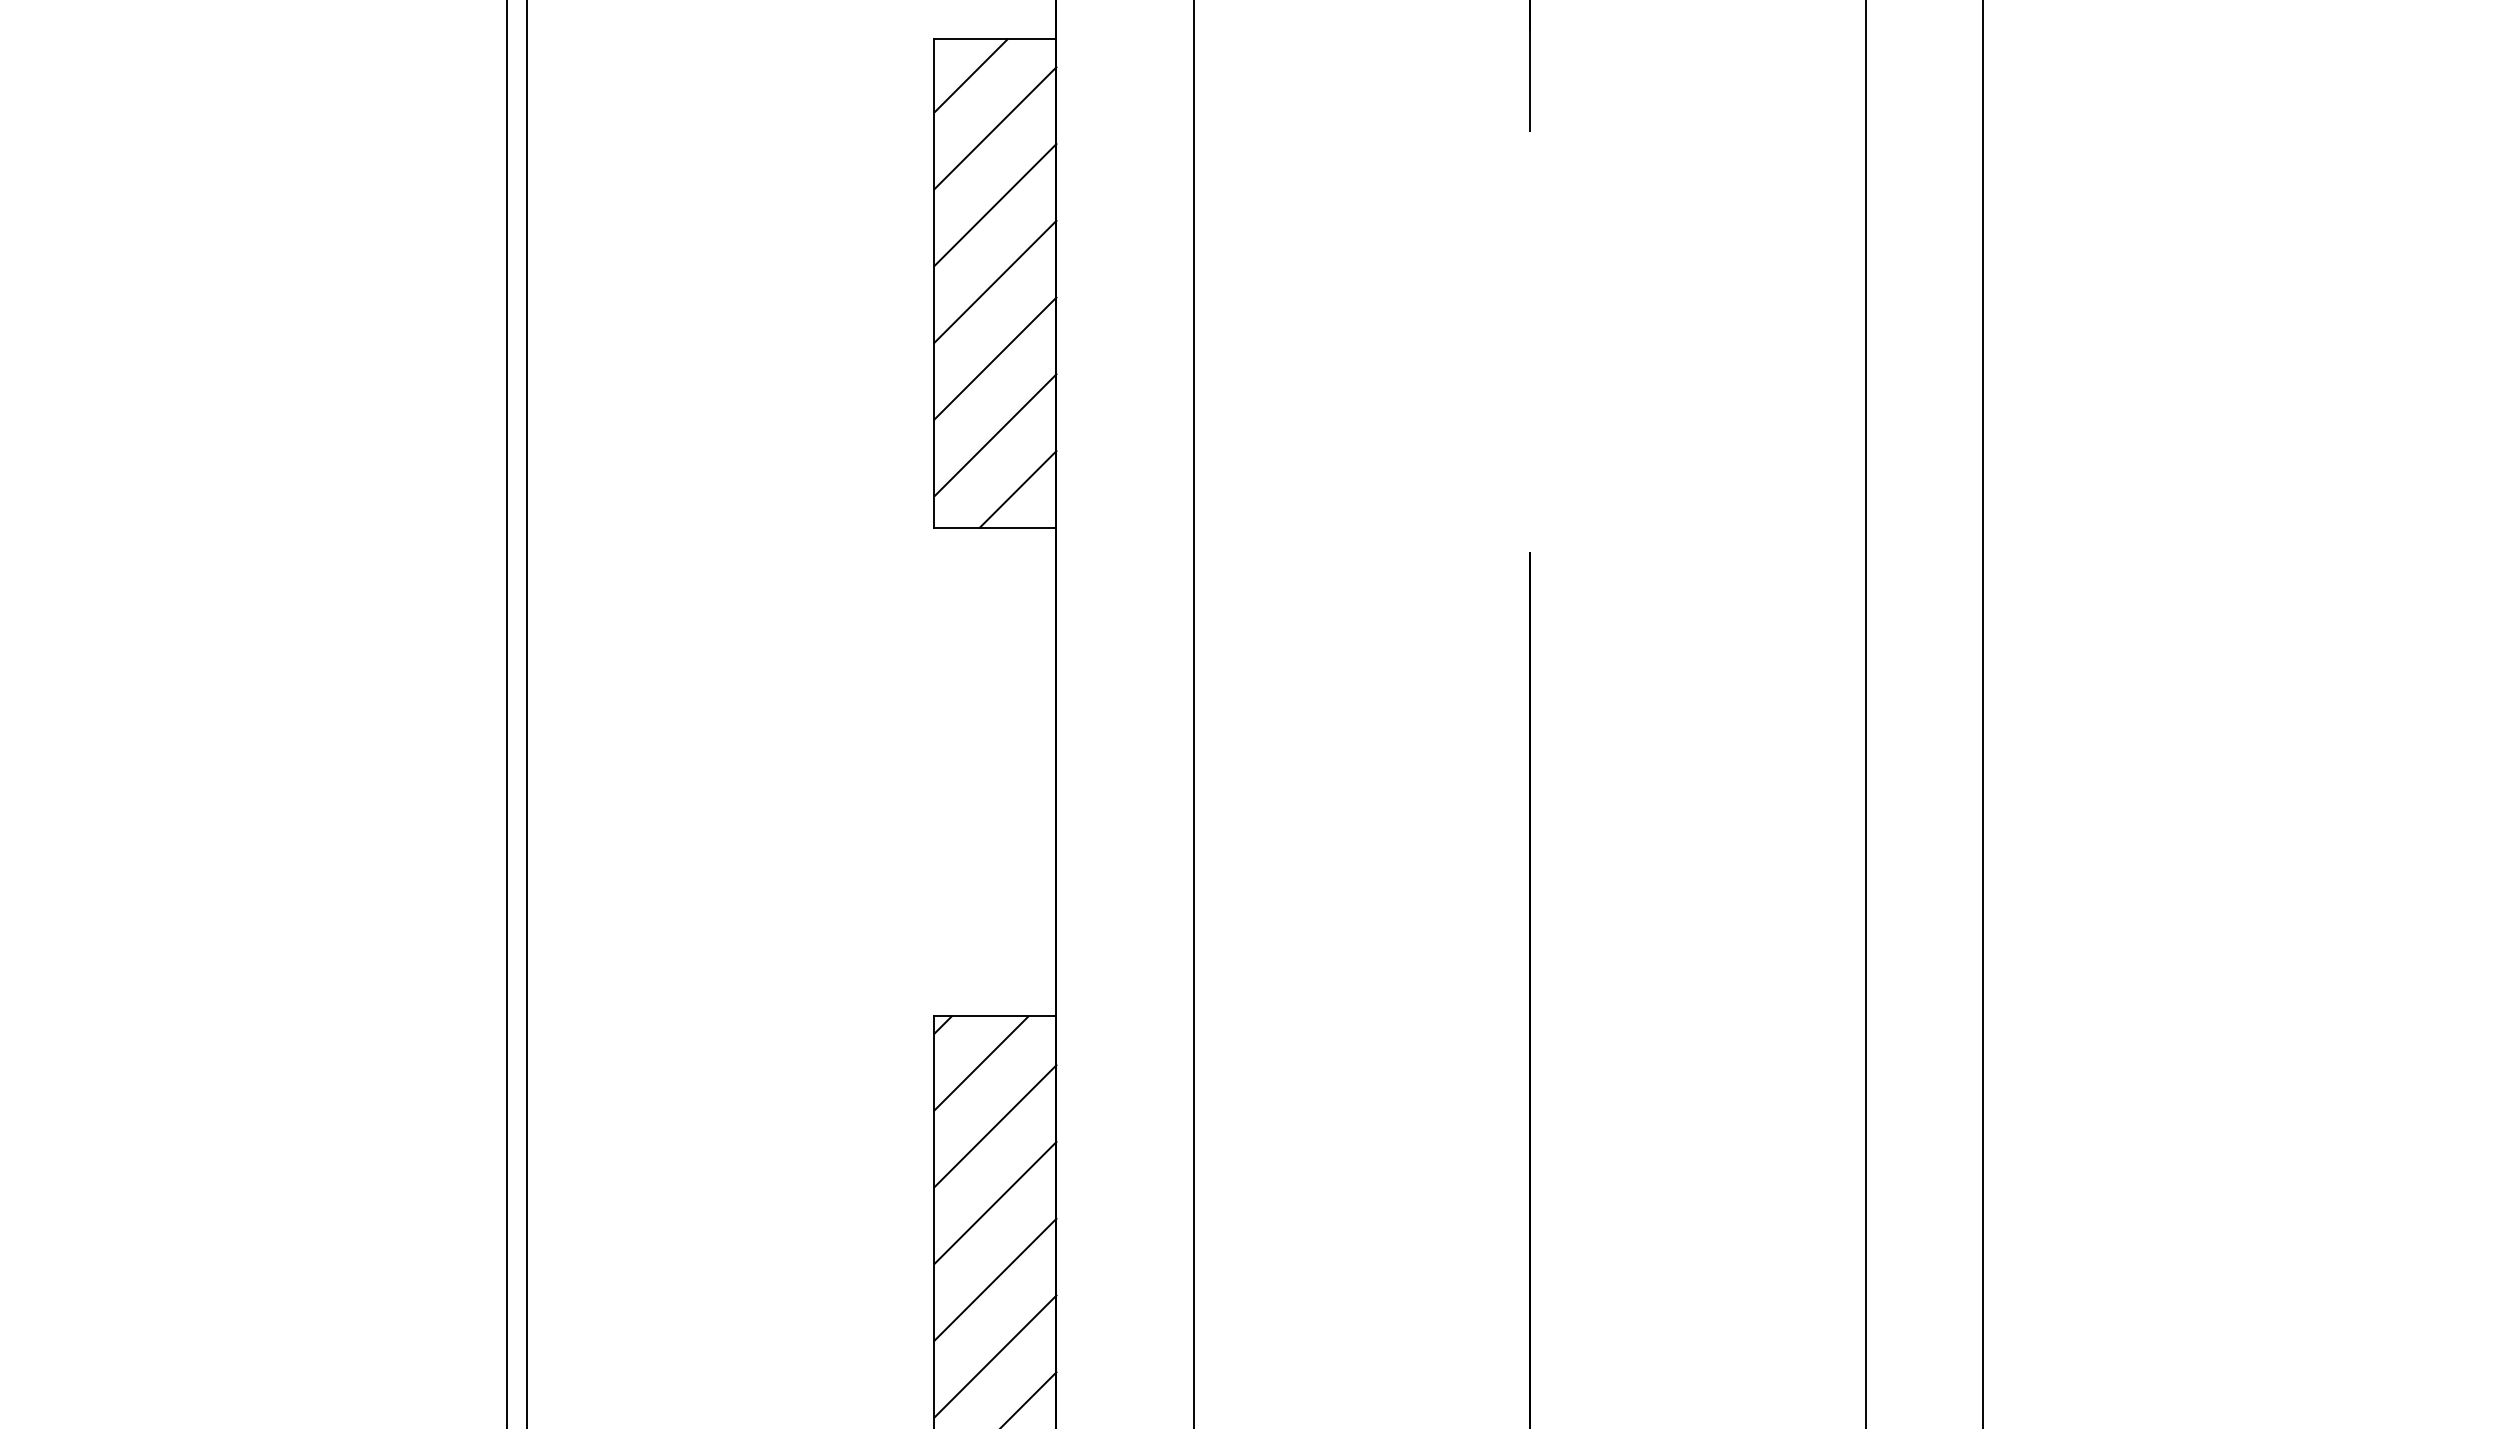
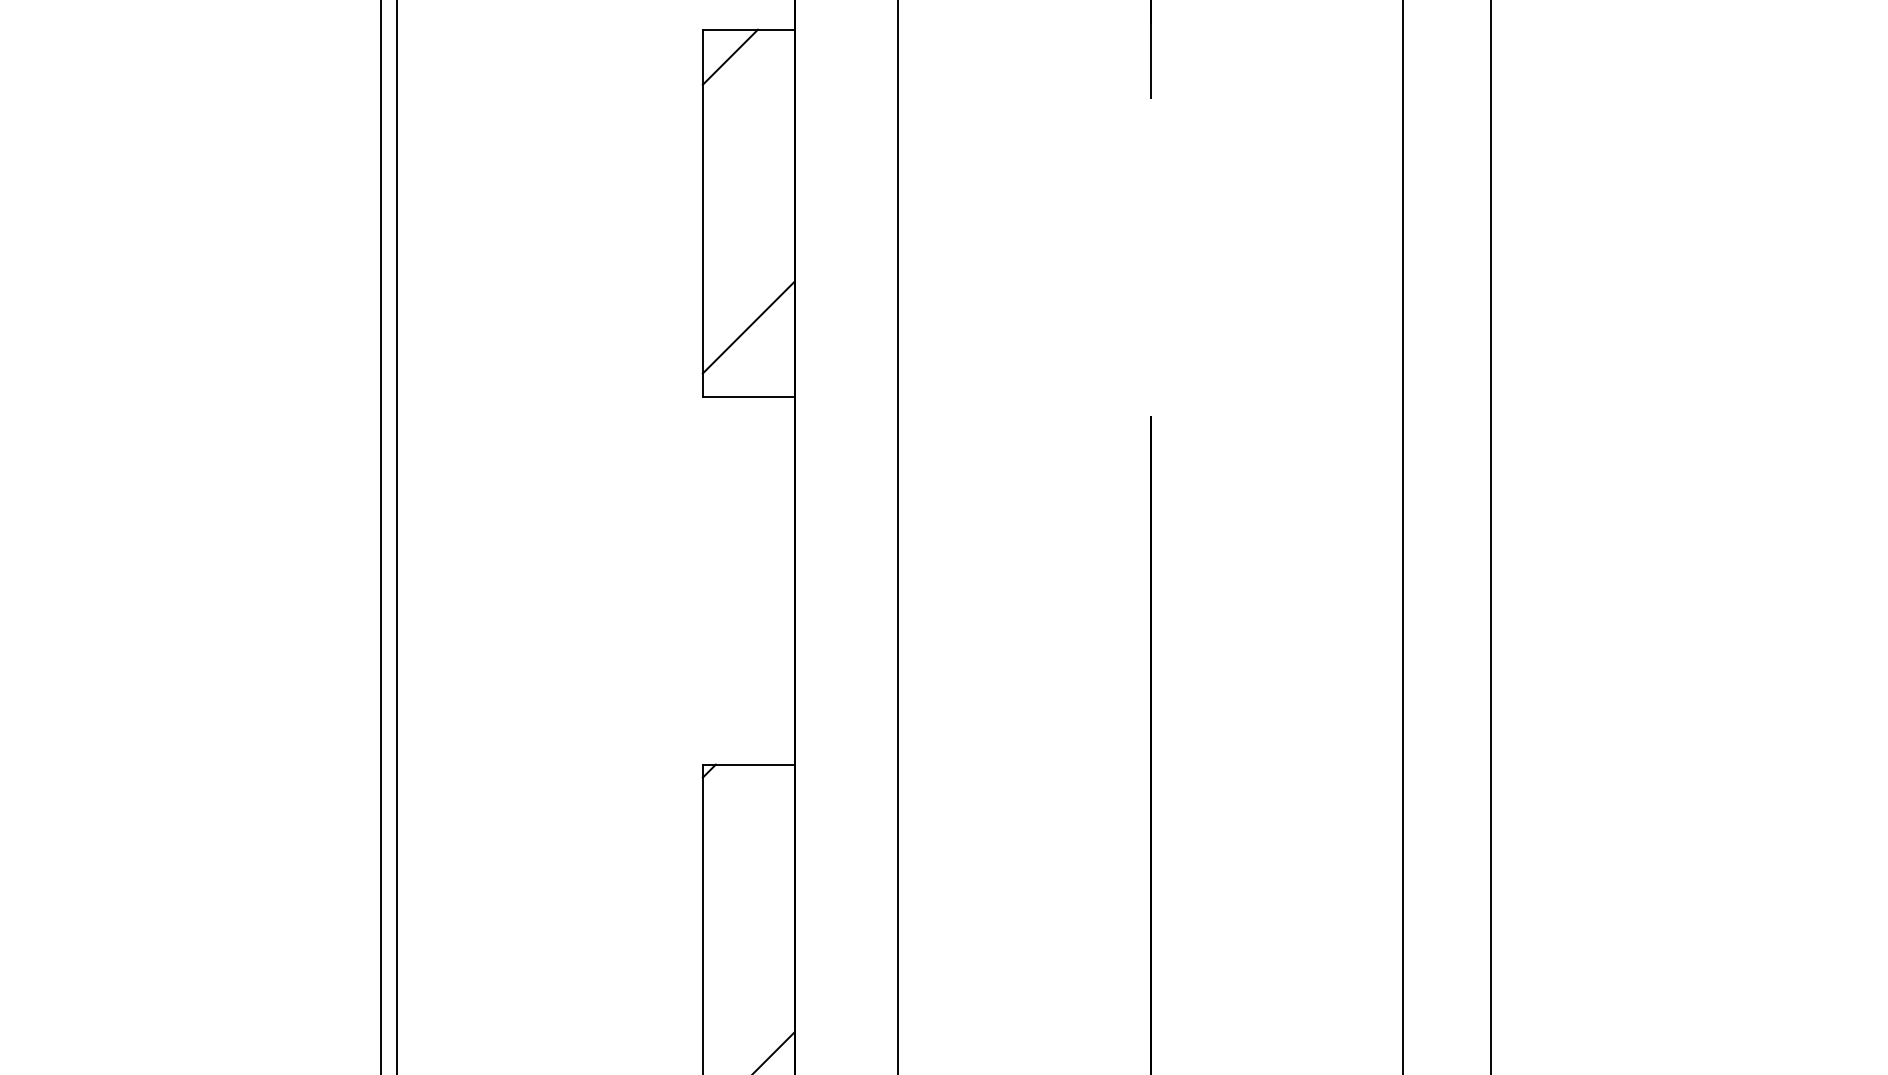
line: (995, 128) -> (748, 96), removed
line: (995, 205) -> (748, 154), removed
line: (995, 281) -> (748, 211), removed
line: (995, 358) -> (748, 269), removed
line: (1017, 489) -> (765, 368), removed
line: (981, 1063) -> (738, 799), removed
line: (995, 1126) -> (748, 847), removed
line: (995, 1203) -> (748, 905), removed
line: (995, 1279) -> (748, 962), removed
line: (995, 1356) -> (748, 1020), removed

